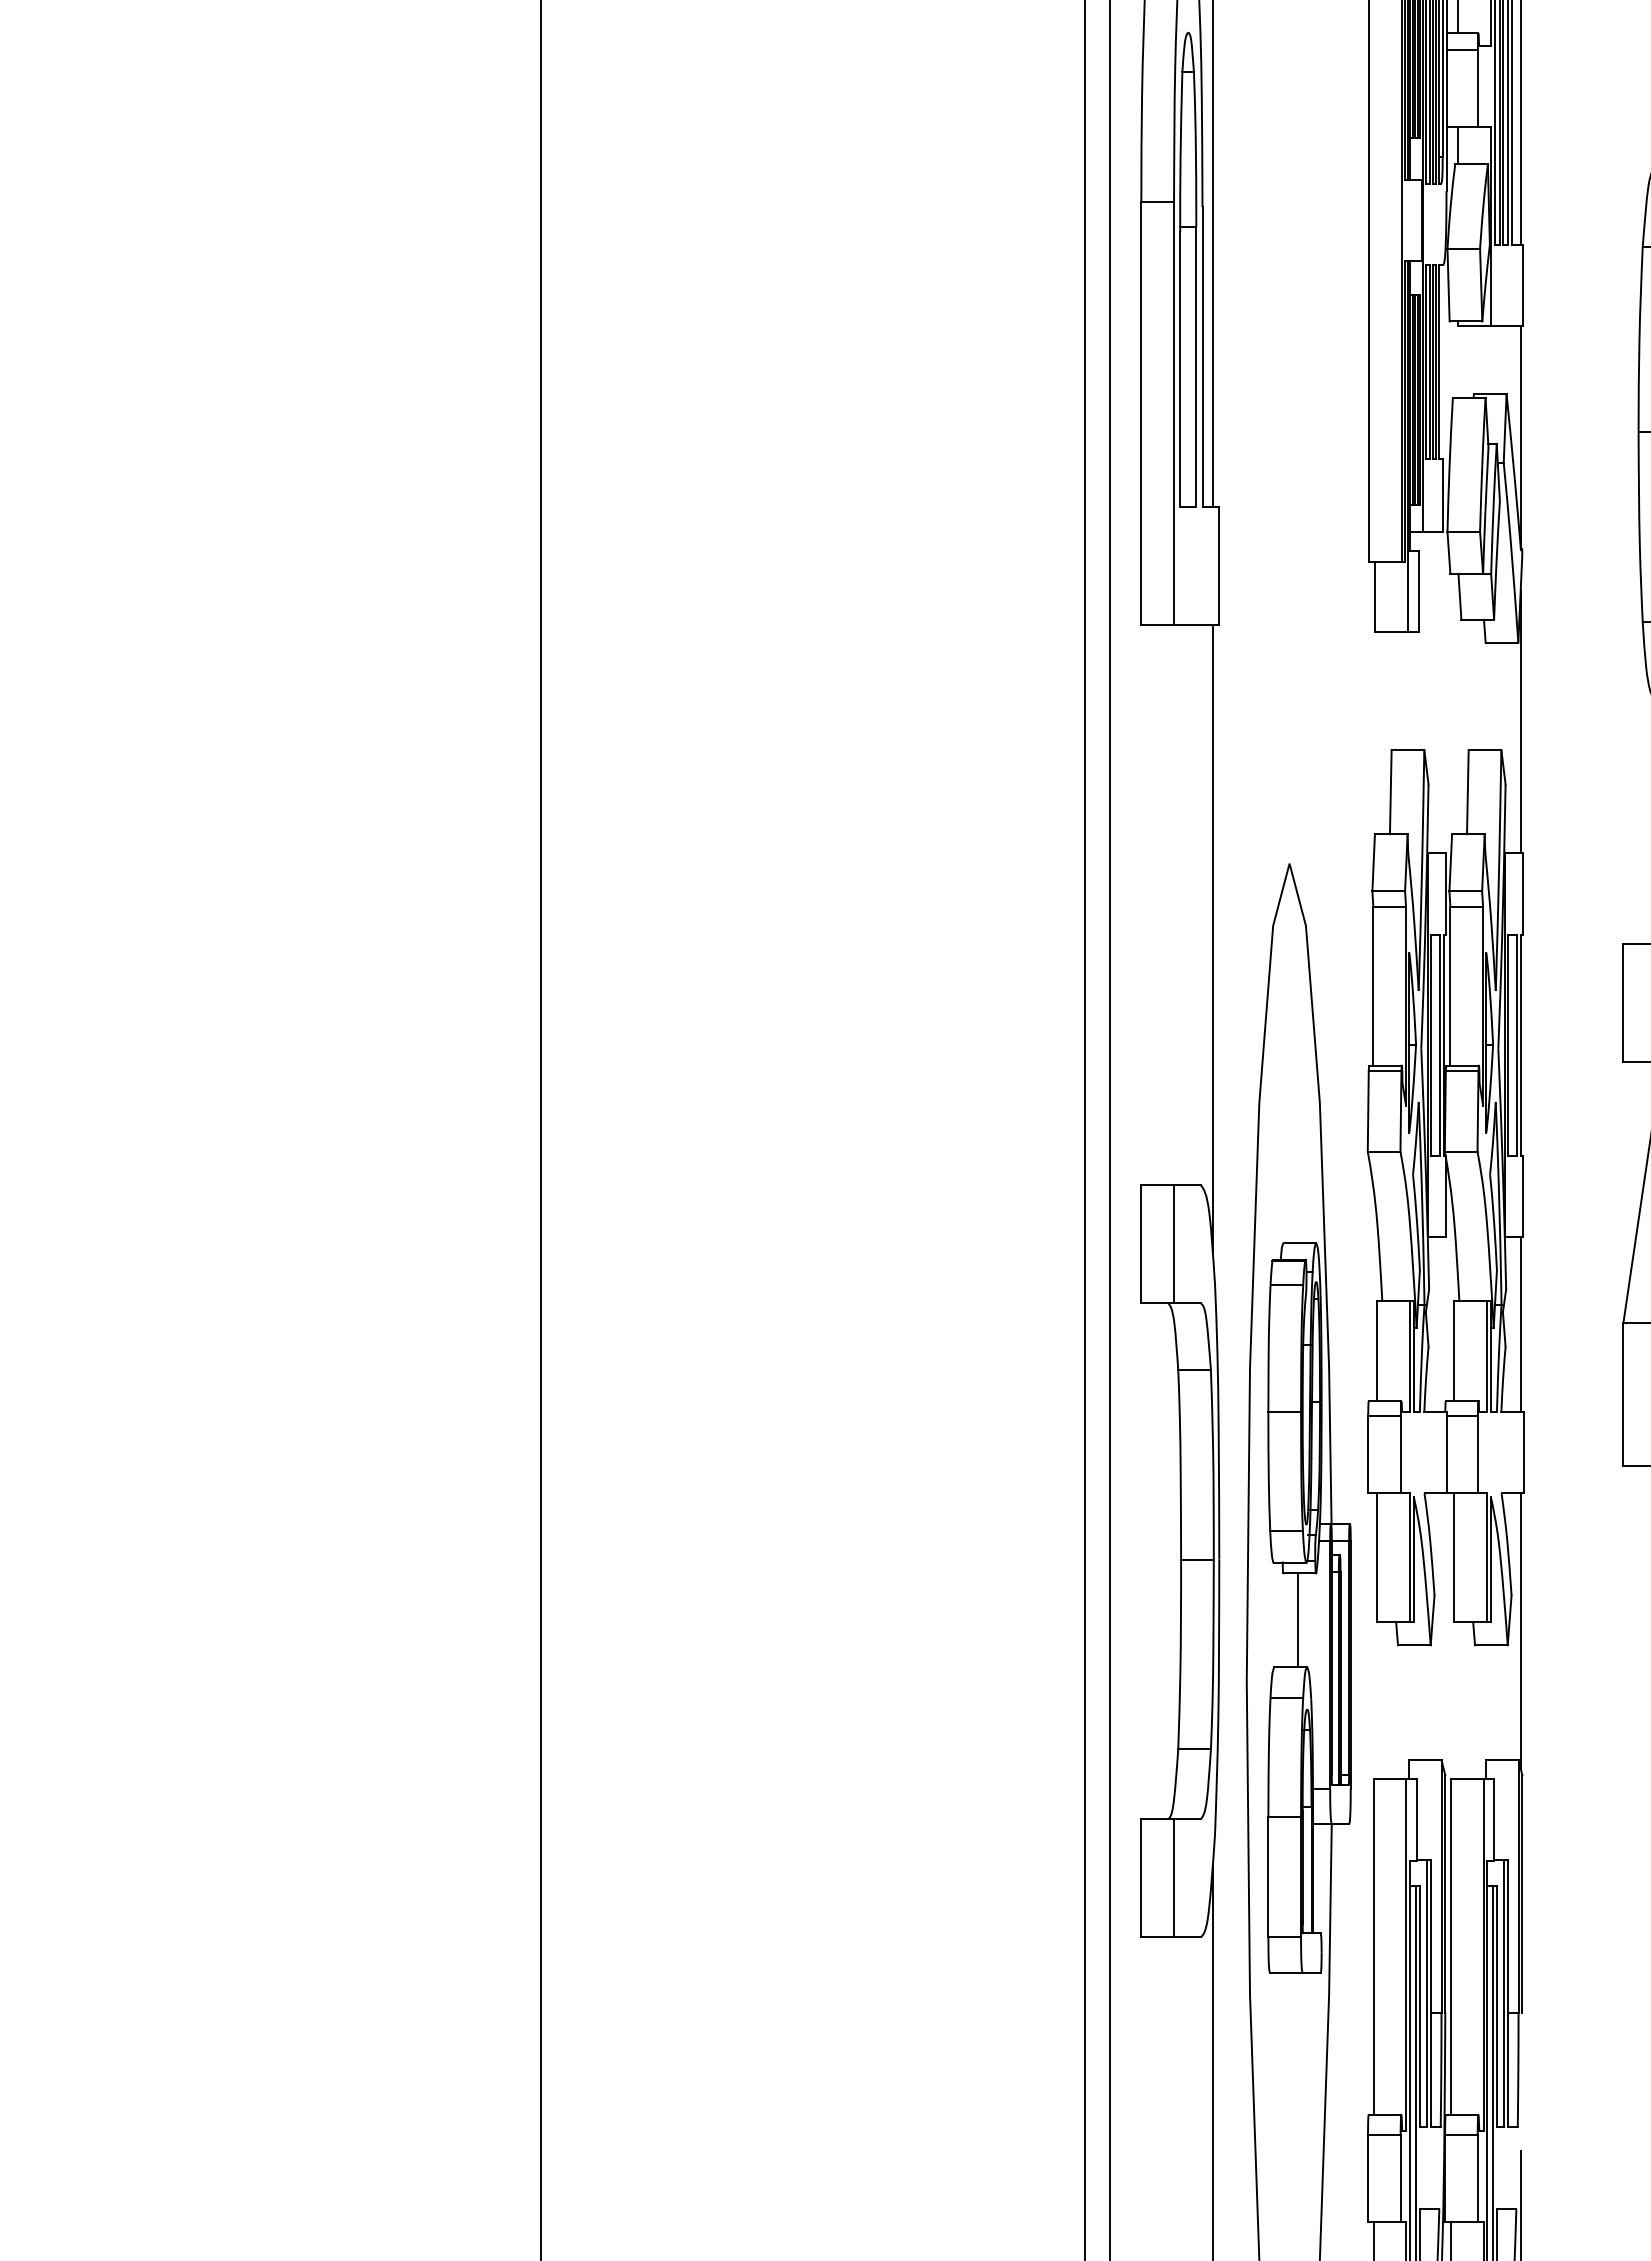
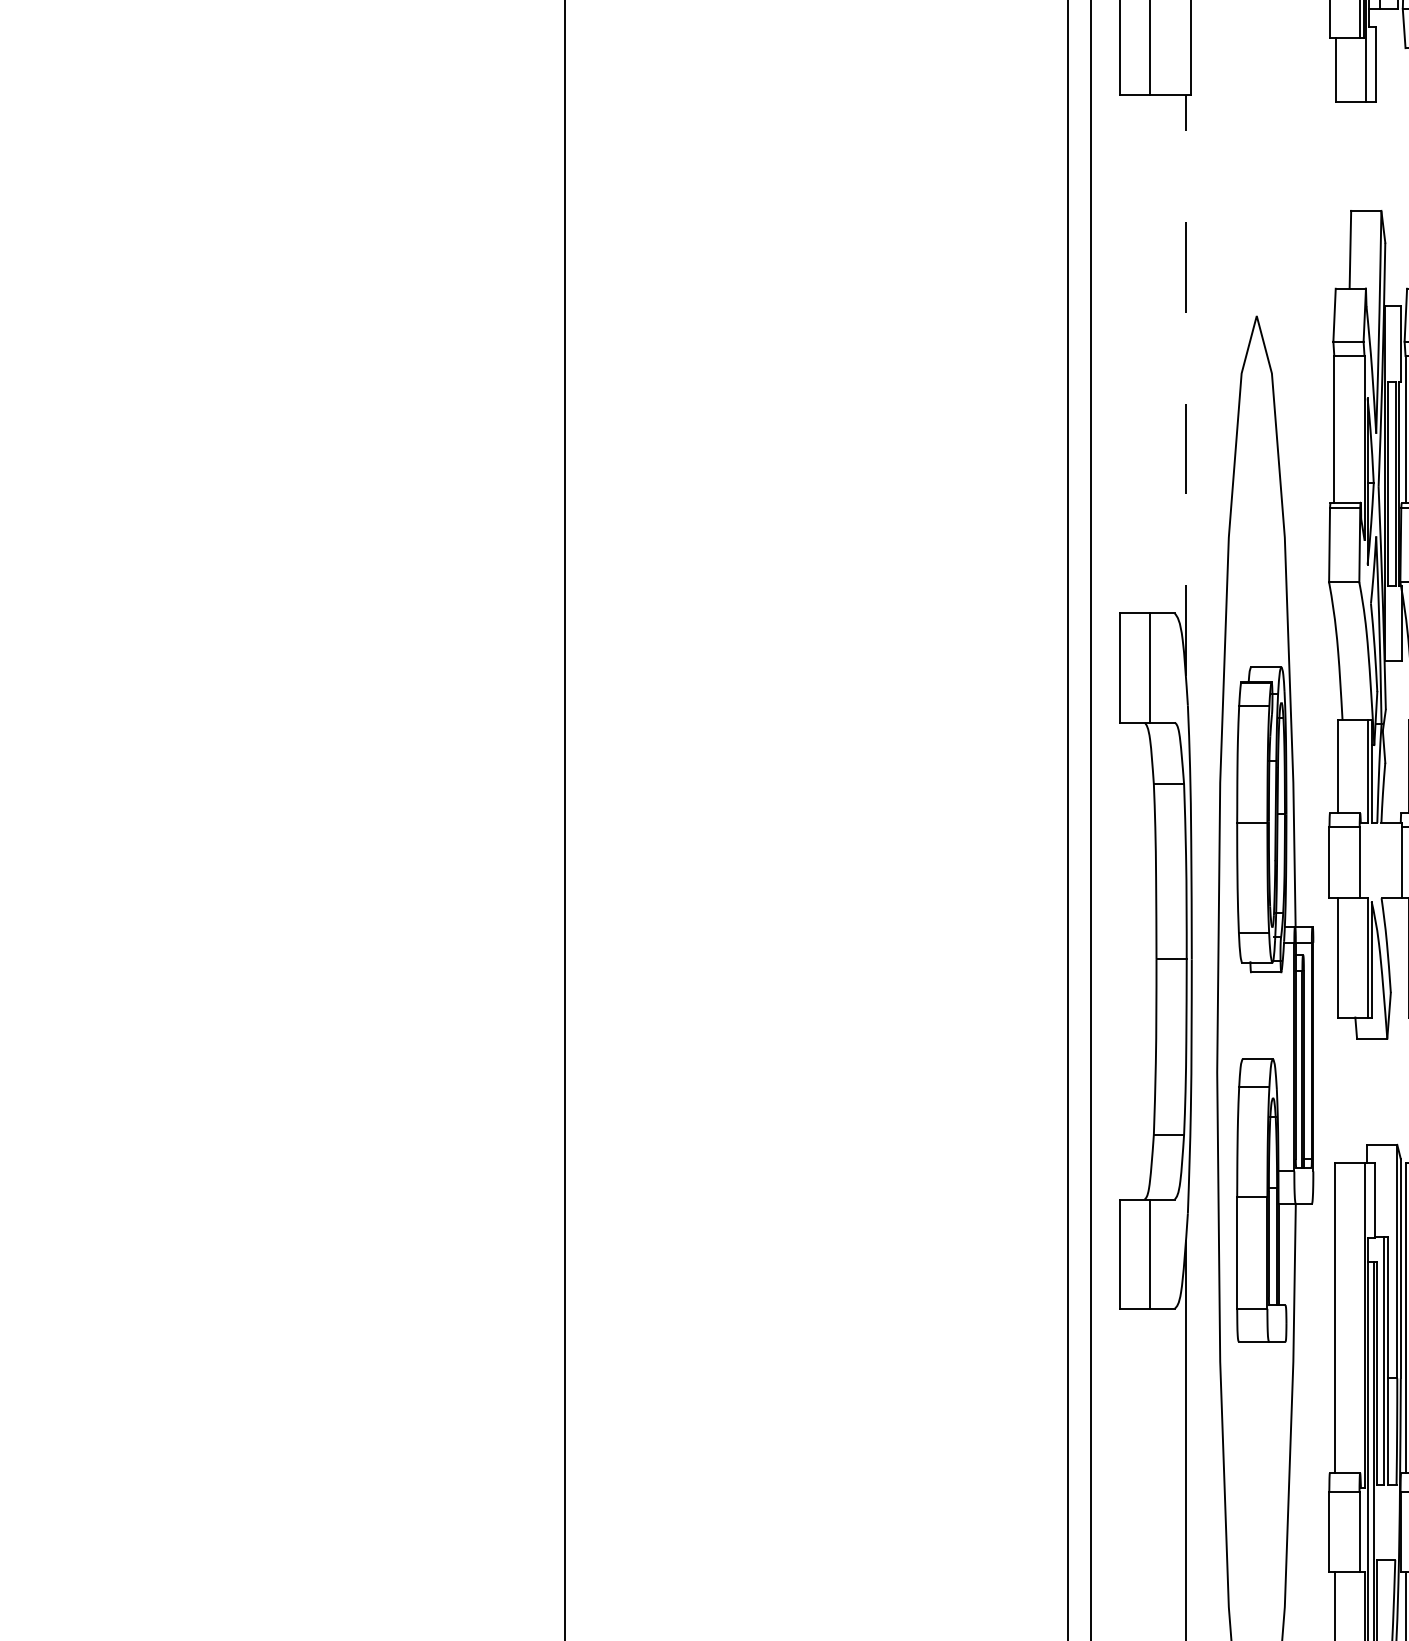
line: (1212, 938) -> (1185, 385), solid -> dashed
line: (1297, 1620) -> (1264, 1015), removed

